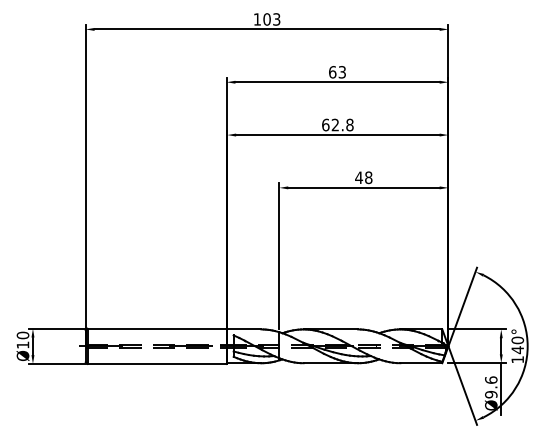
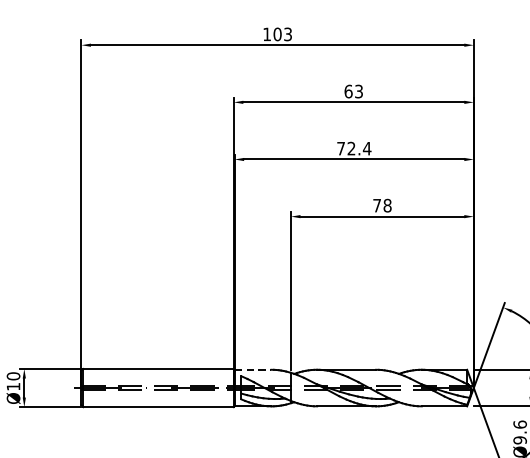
text: (337, 124) -> (353, 148), 62.8 -> 72.4
text: (359, 177) -> (377, 205), 48 -> 78
line: (244, 329) -> (253, 369), solid -> dashed

